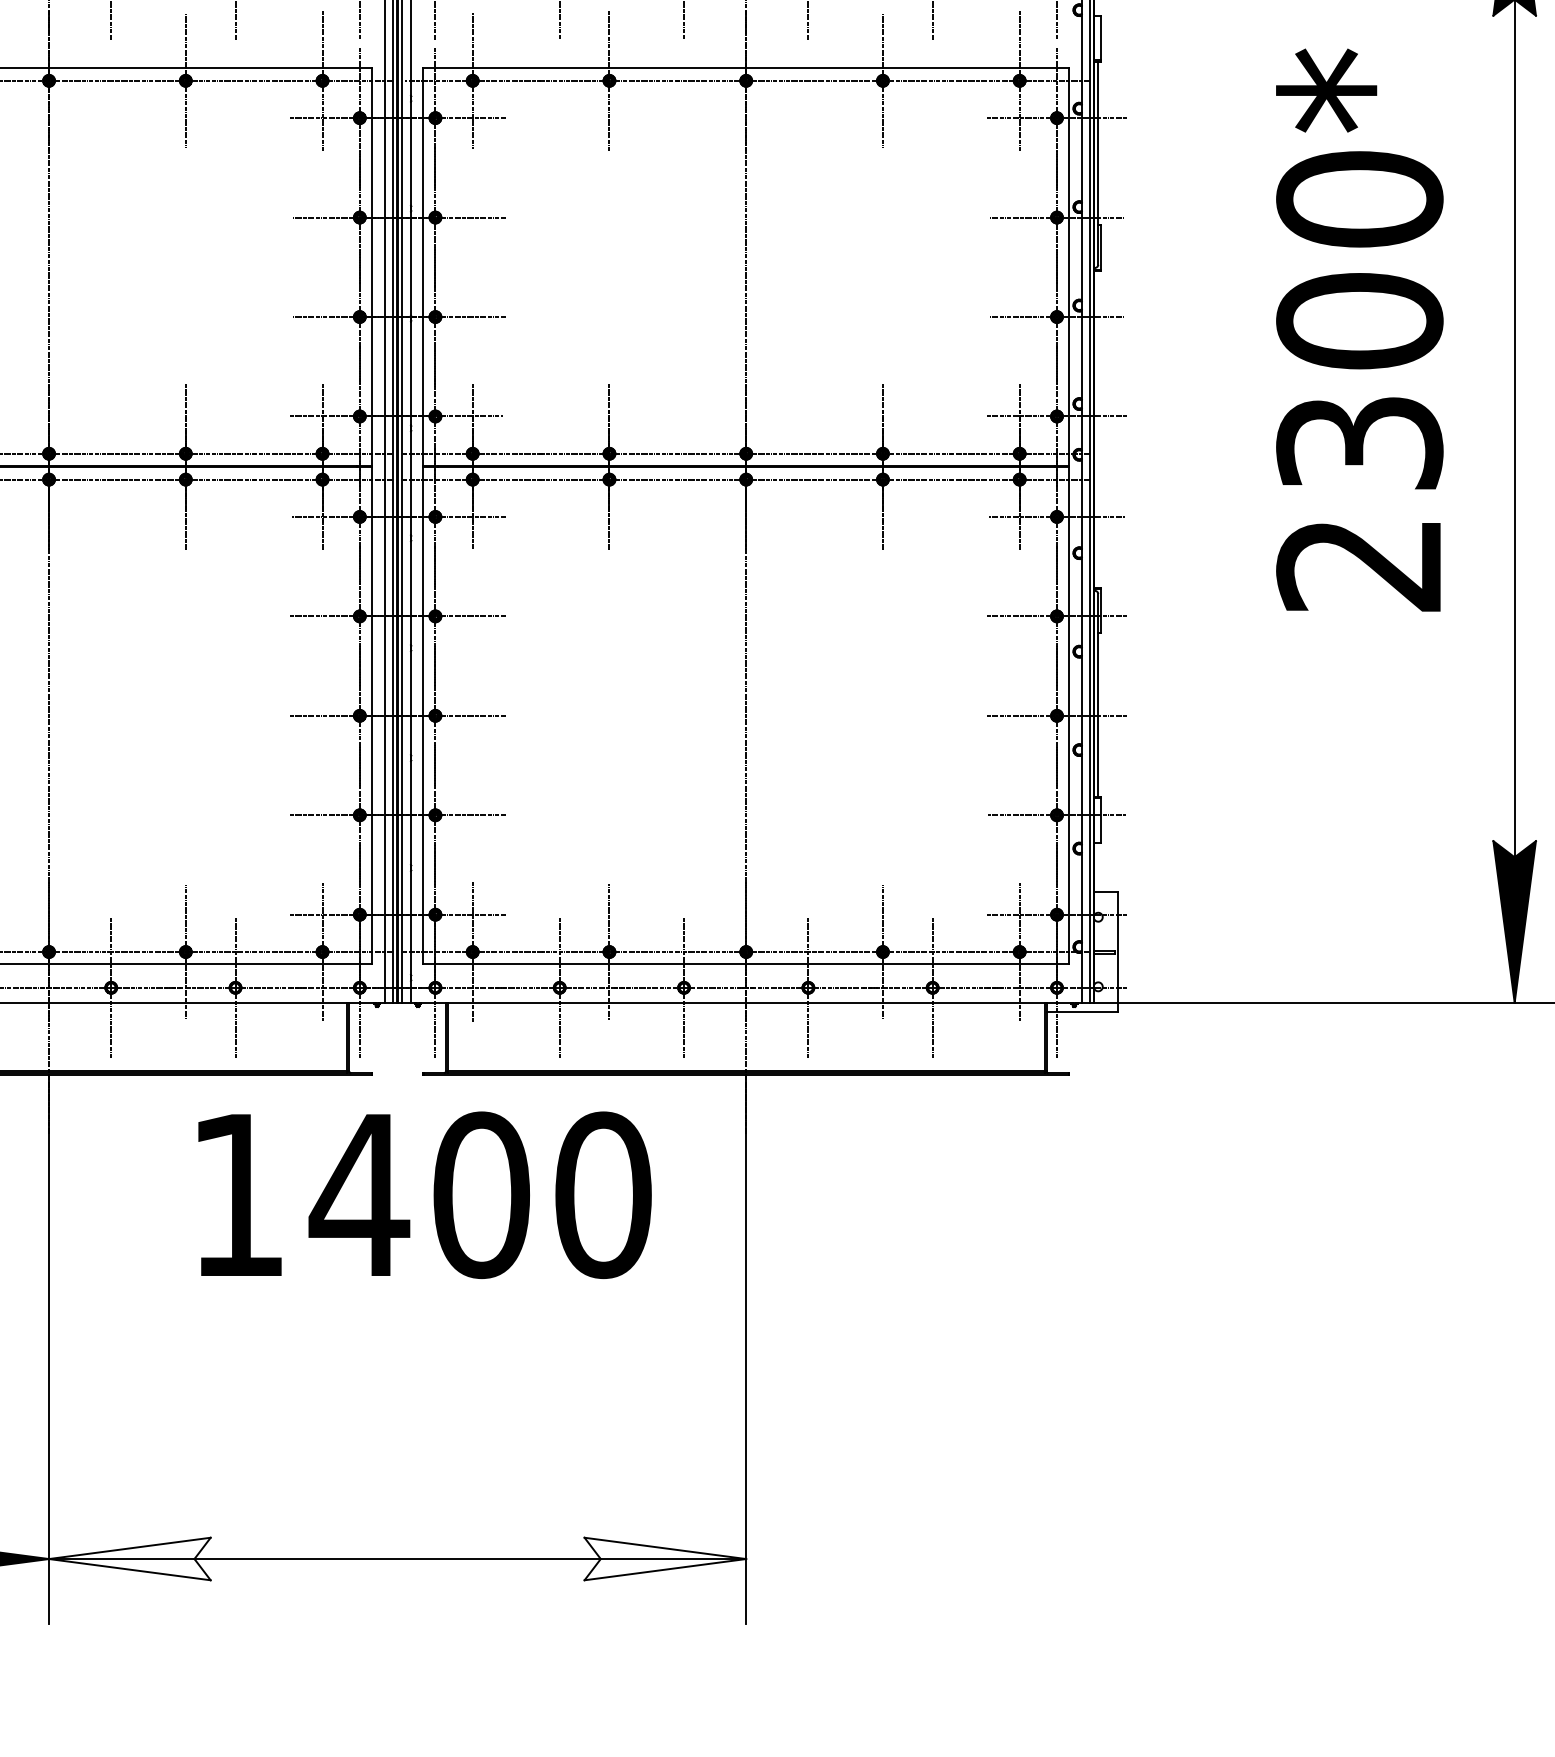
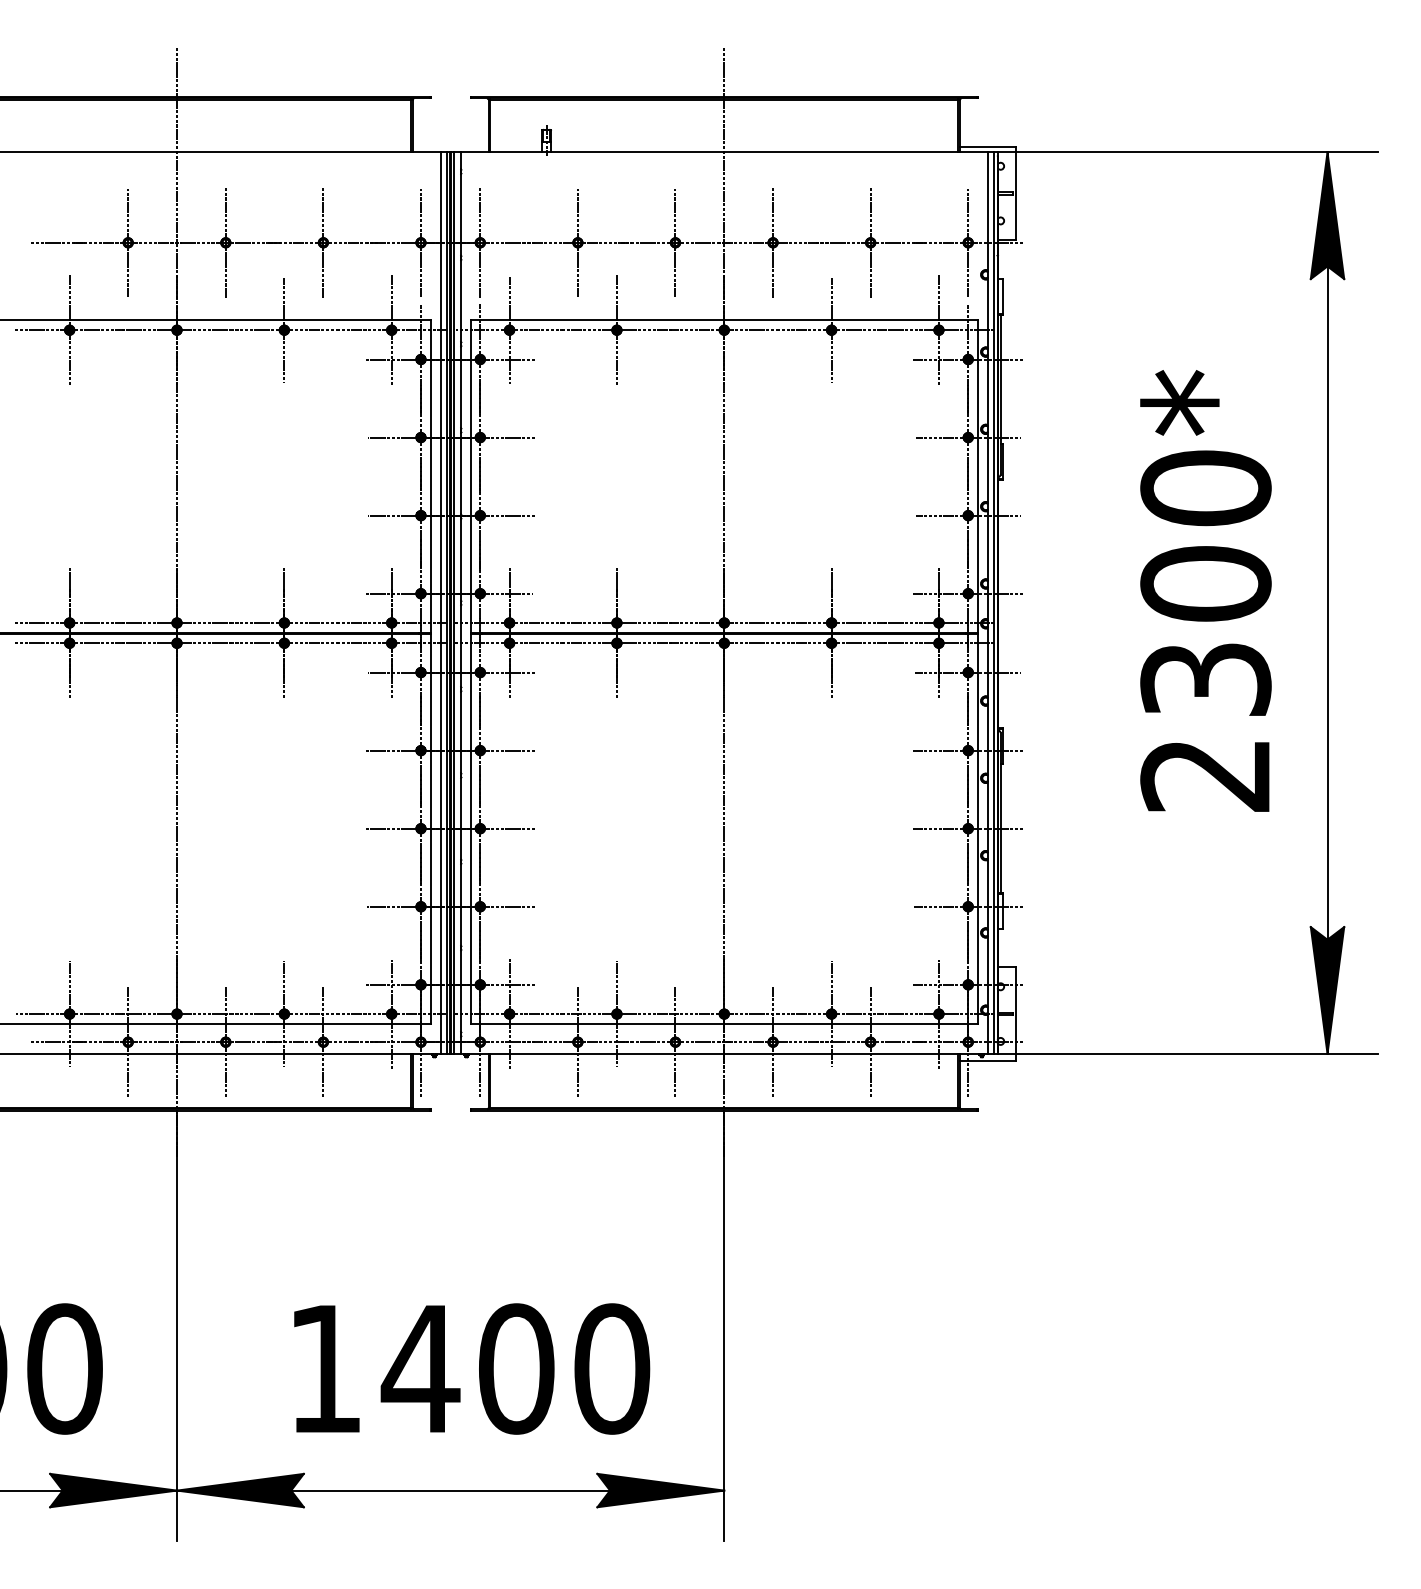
text: (1359, 329) -> (1205, 590), moved
text: (425, 1194) -> (472, 1368), moved
fill: (129, 1558) -> (240, 1490), added
fill: (664, 1558) -> (660, 1490), added

